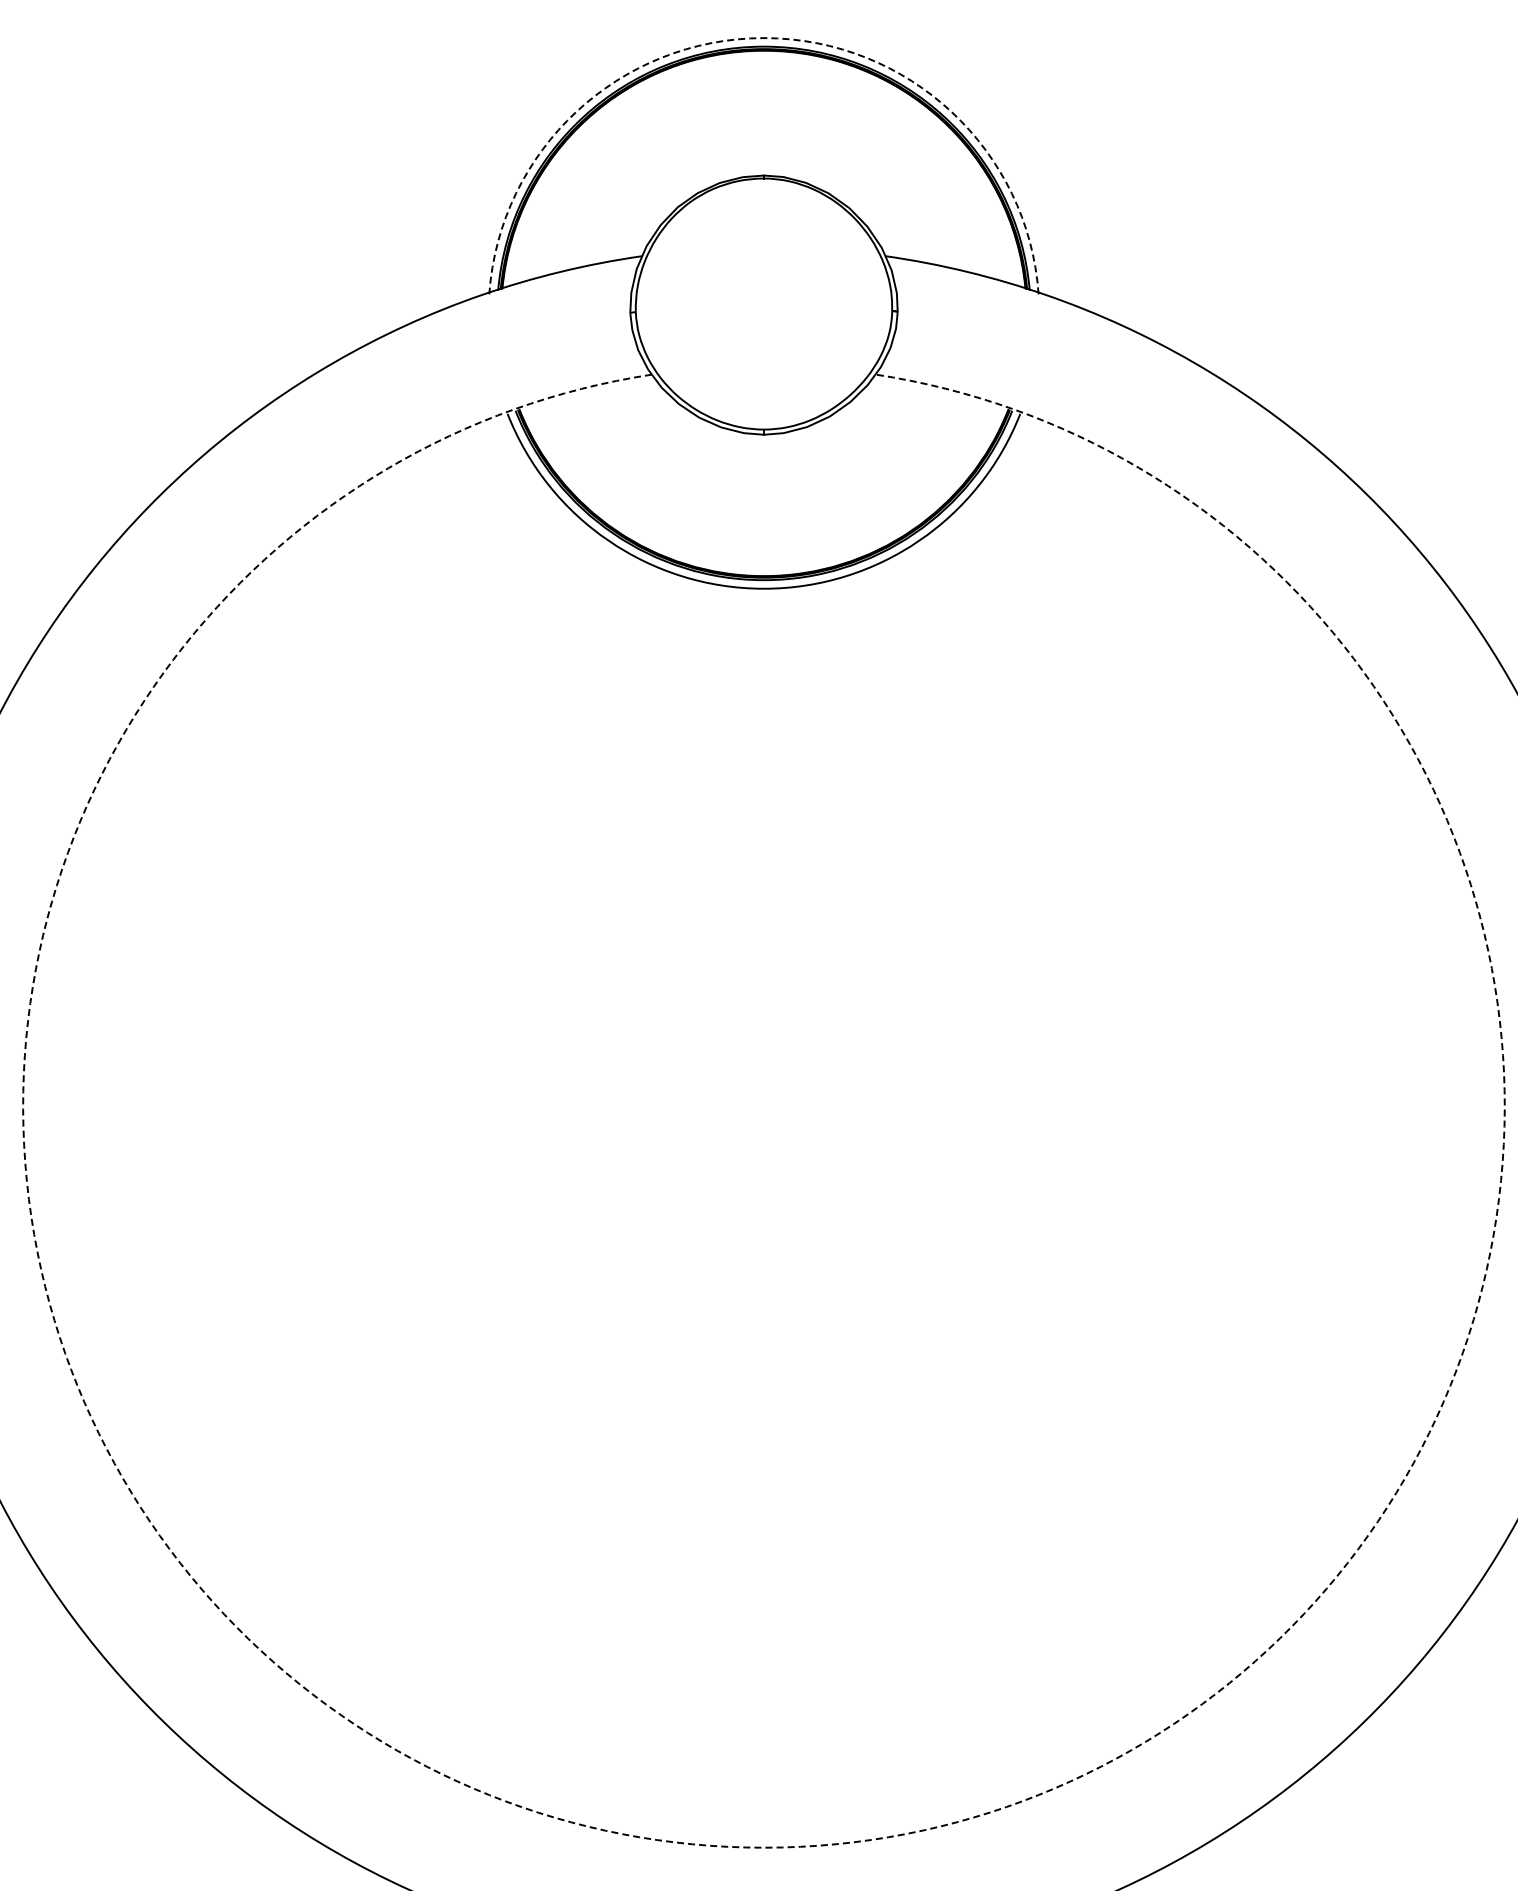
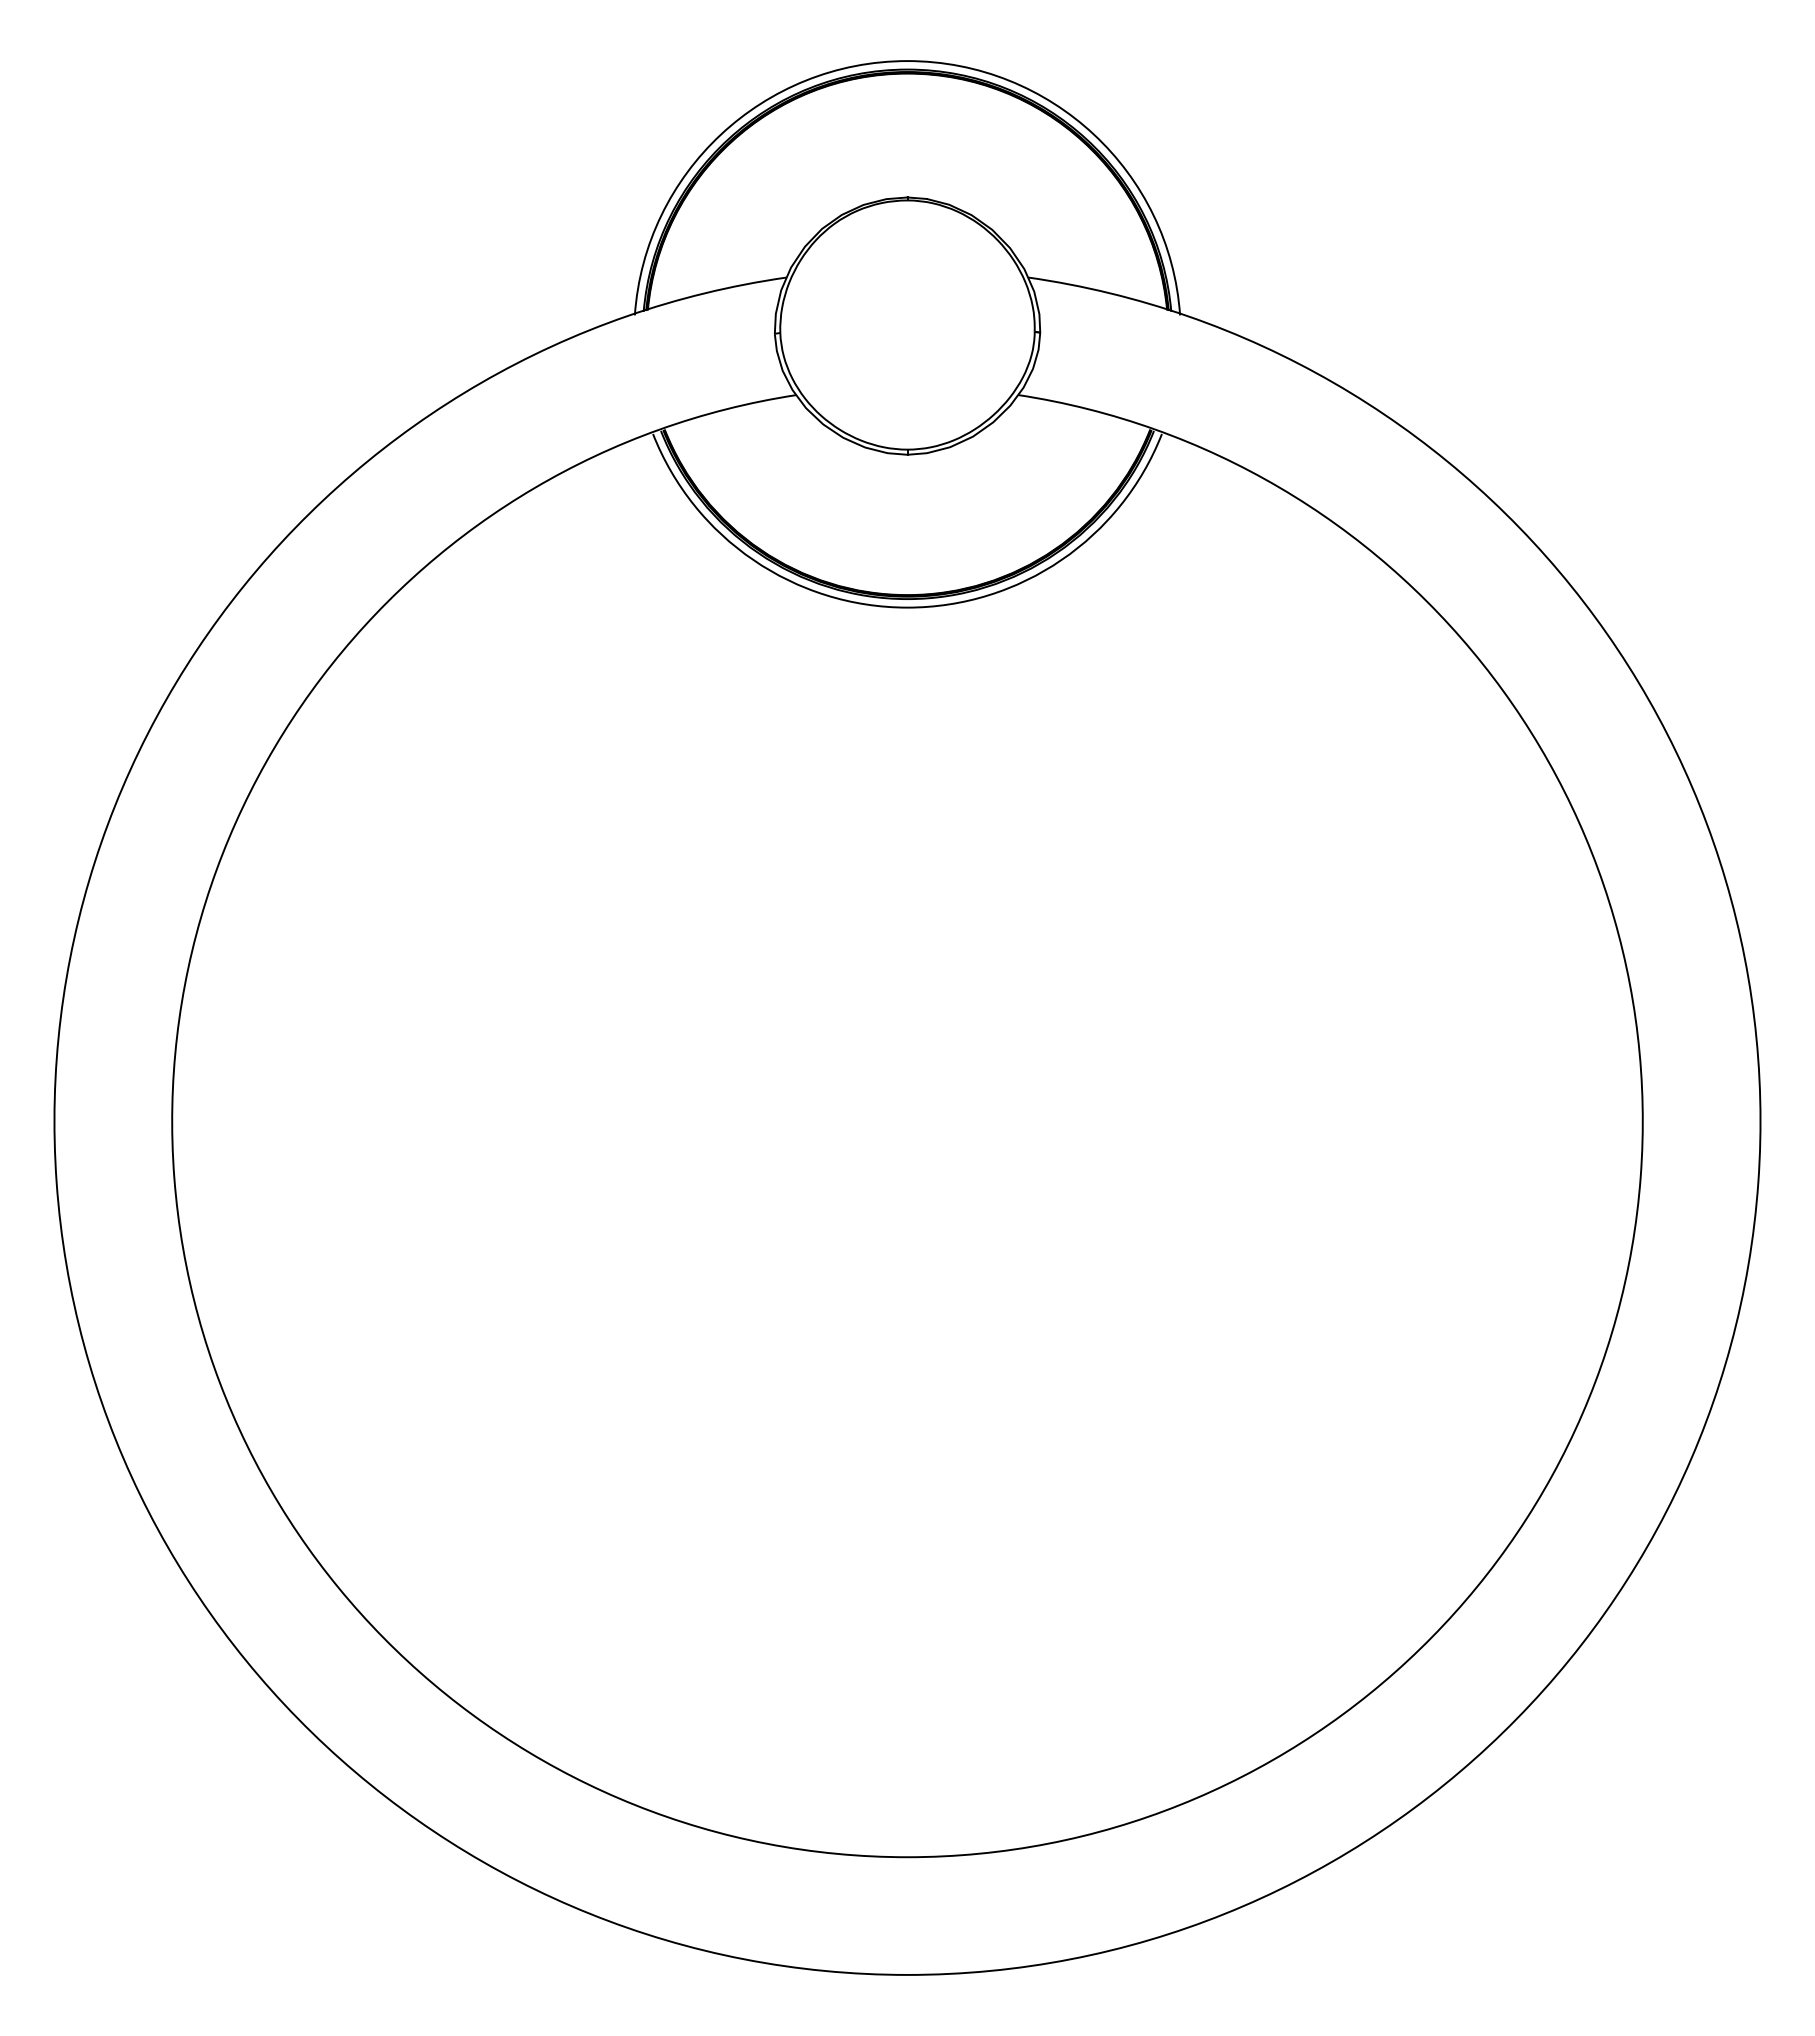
arc: (763, 38) -> (907, 61), dashed -> solid
arc: (763, 1847) -> (907, 1857), dashed -> solid

